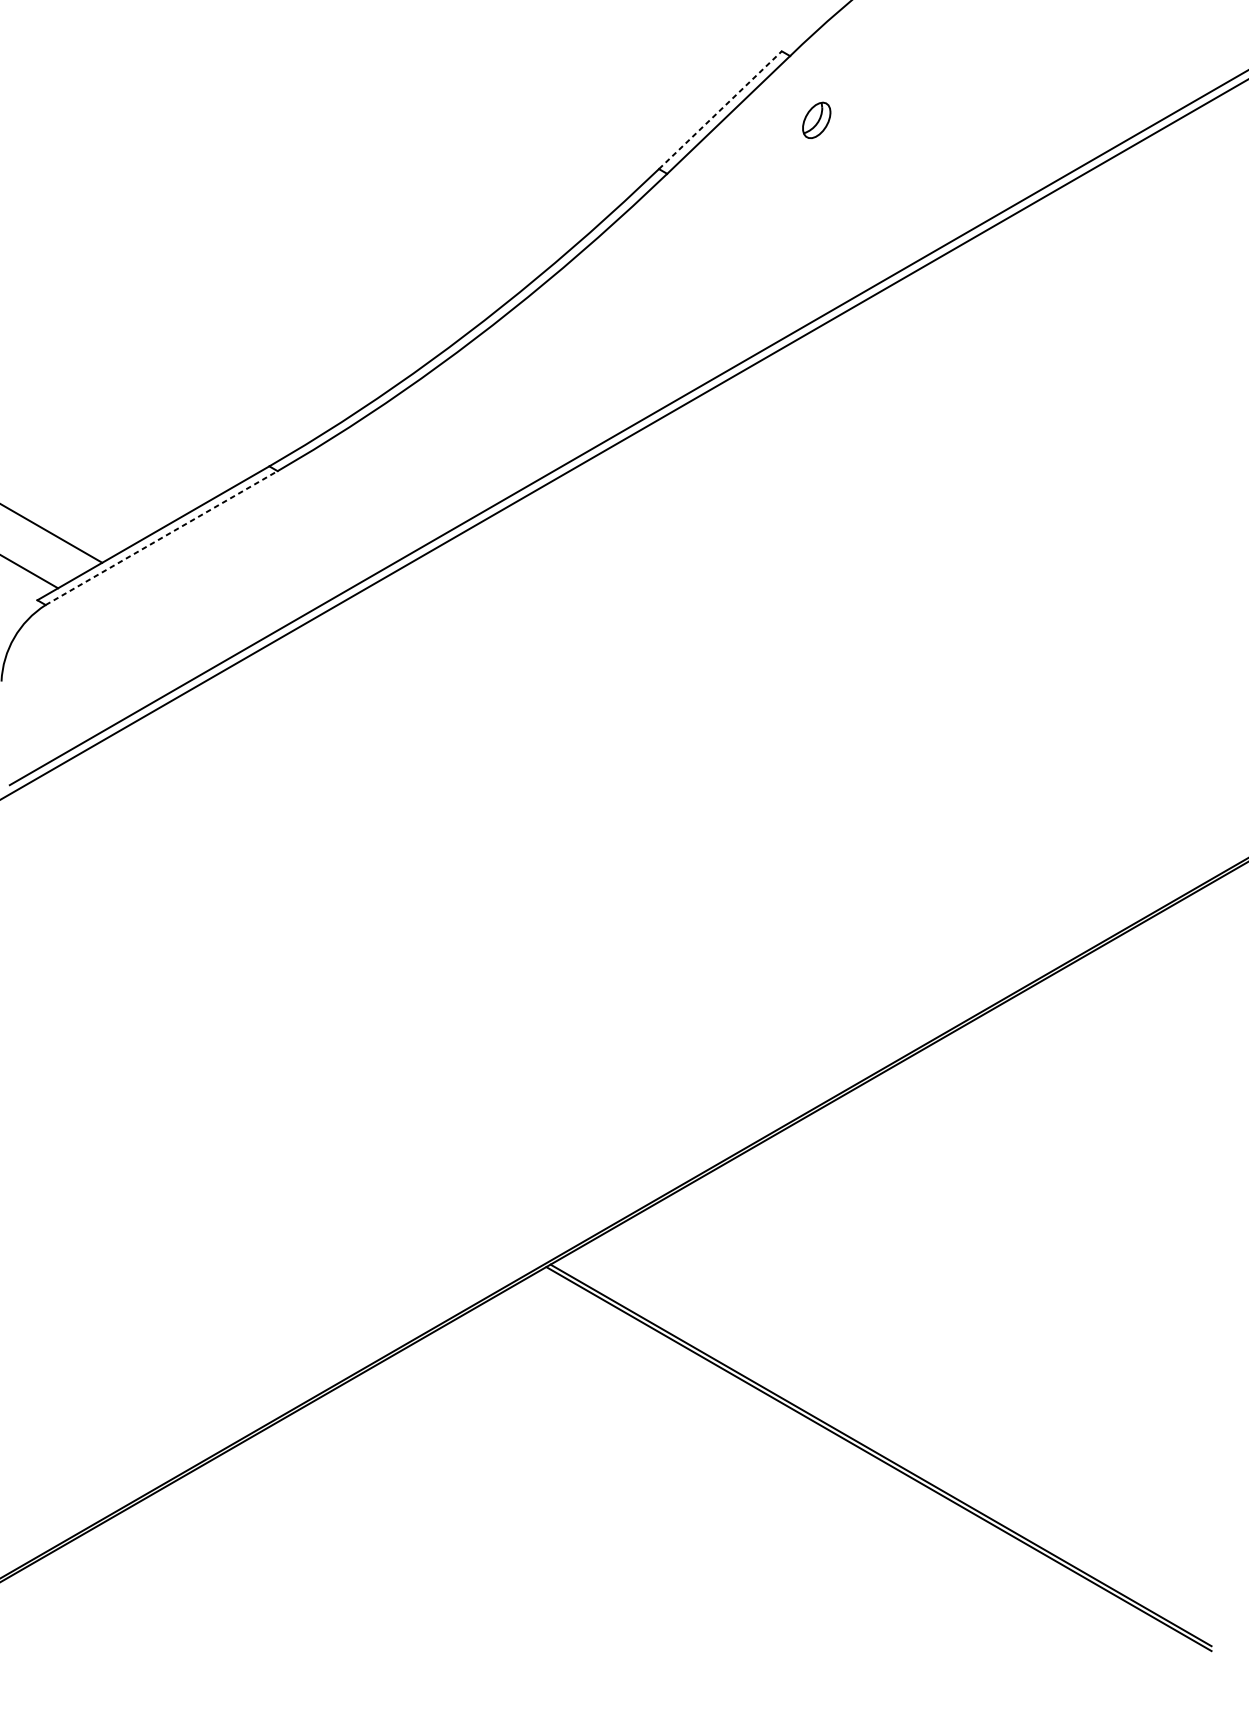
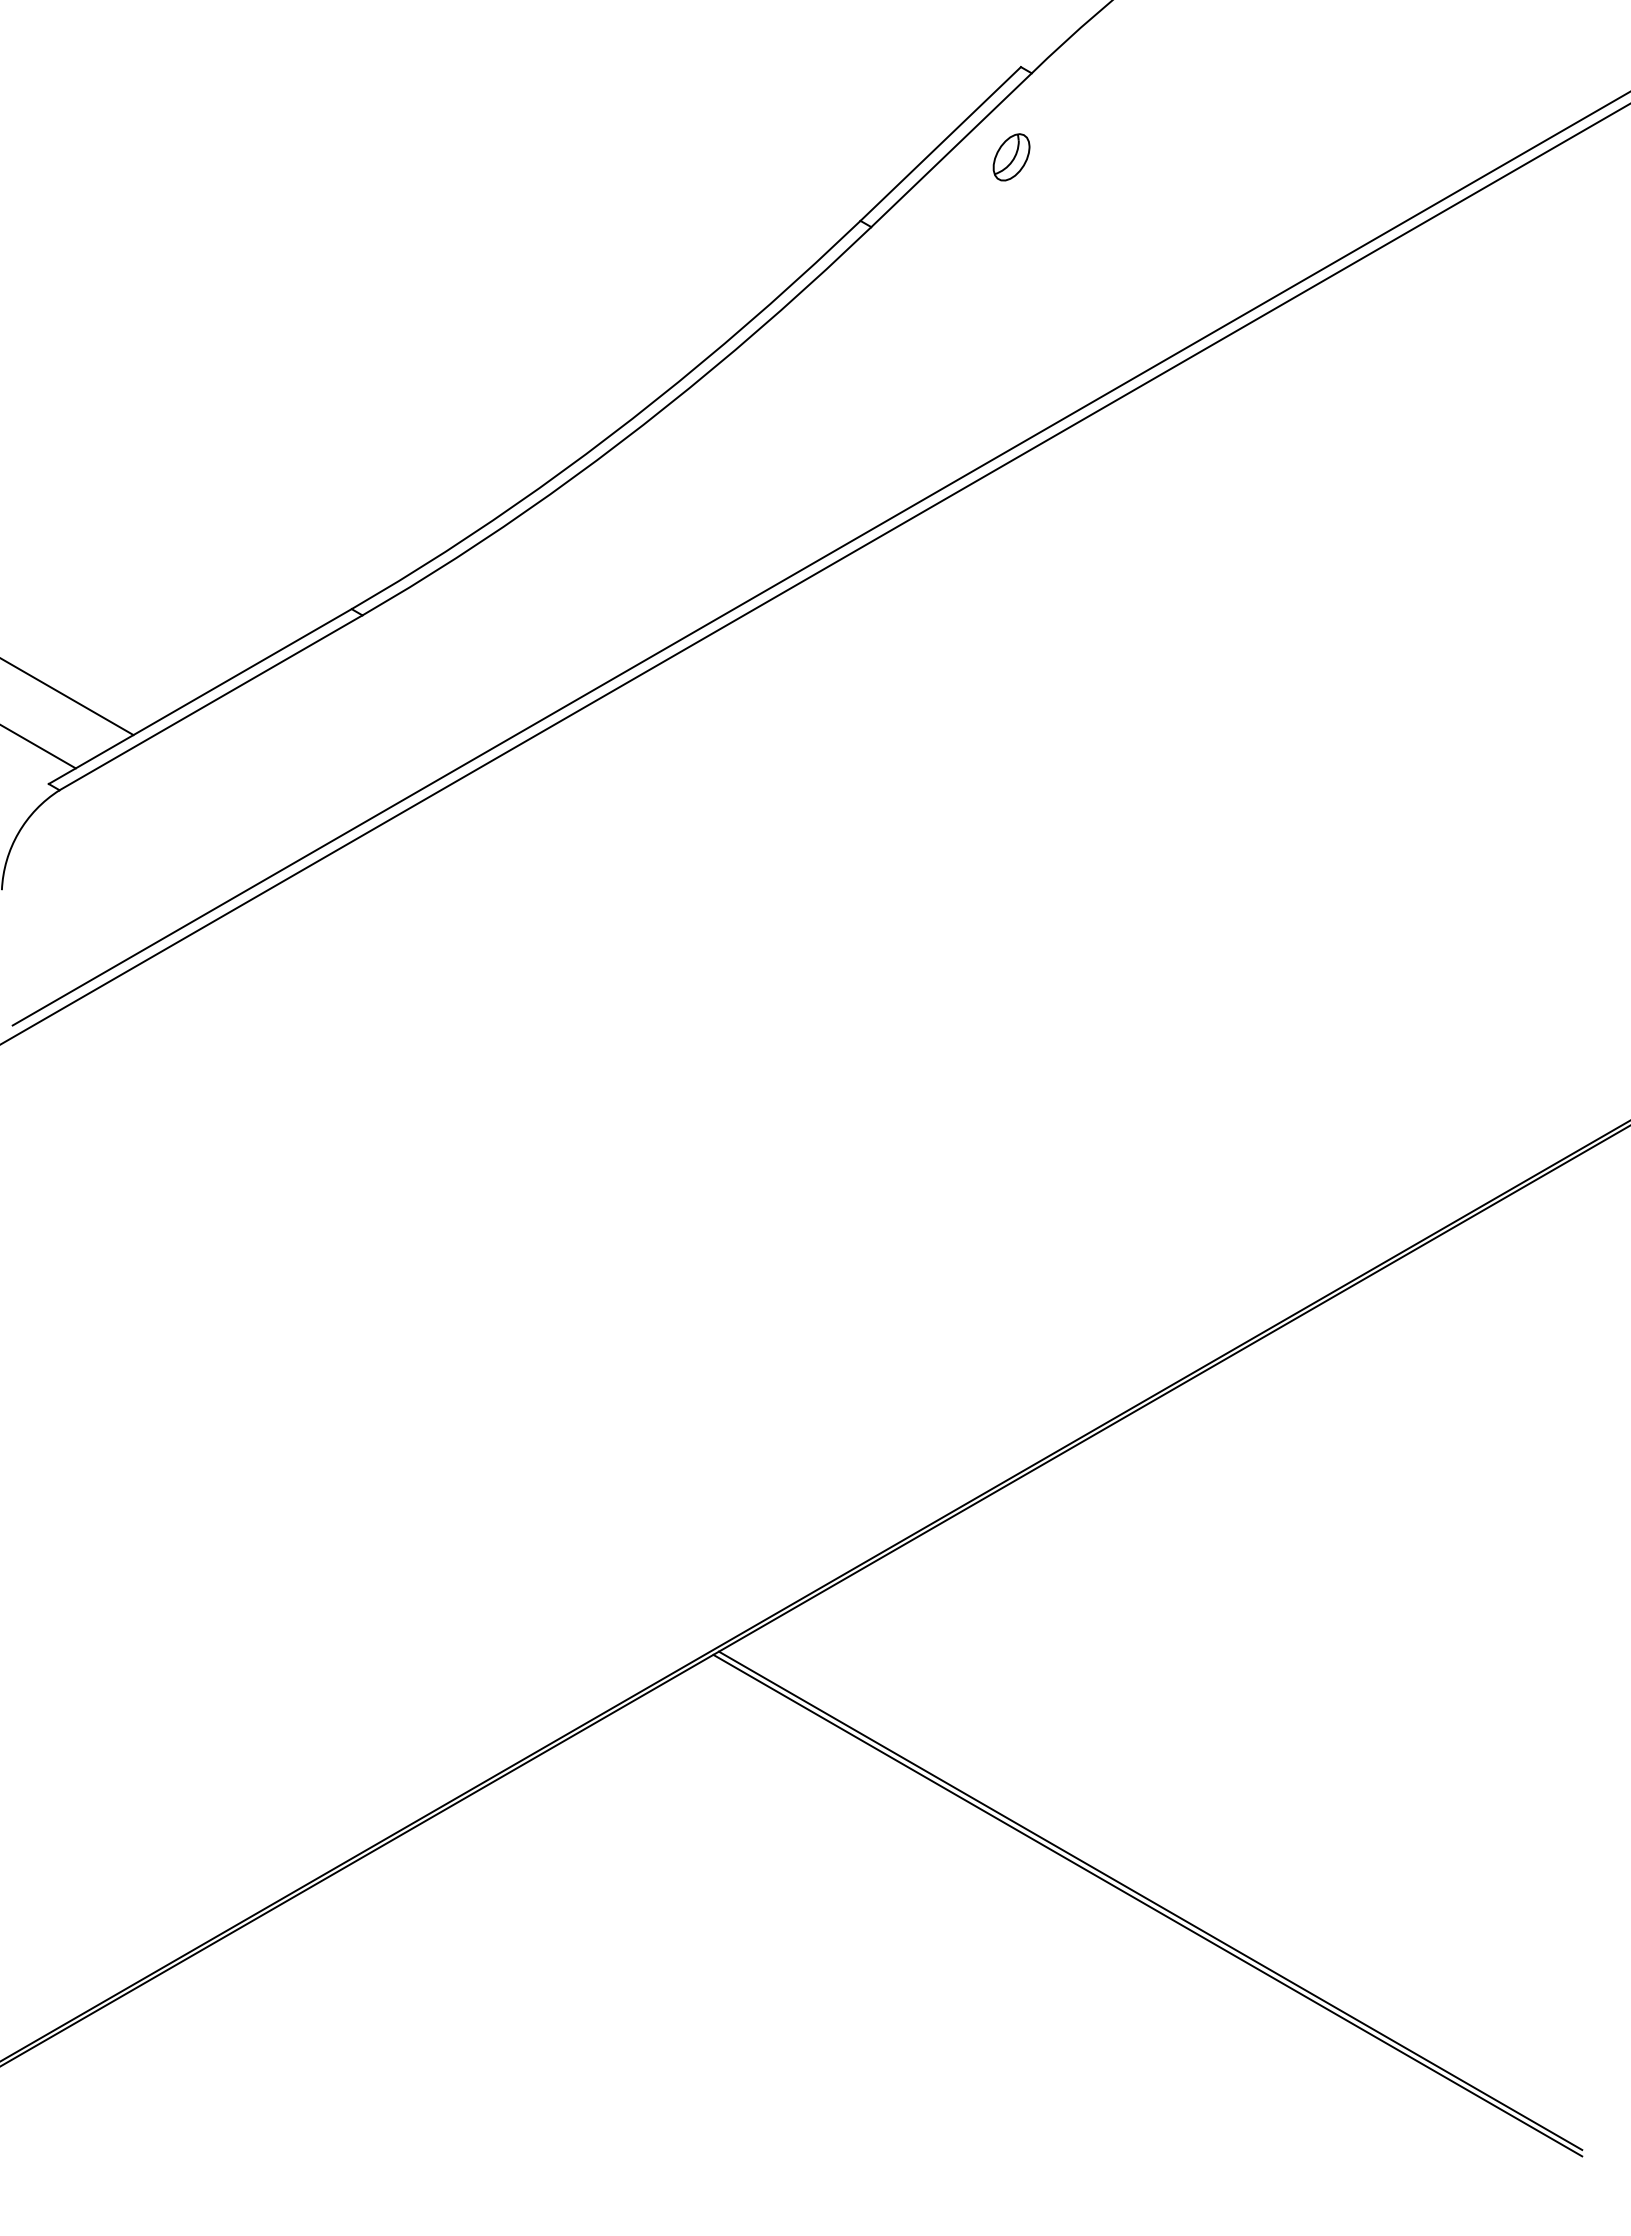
line: (720, 109) -> (941, 143), dashed -> solid
part: (816, 120) -> (1011, 157), moved
line: (162, 537) -> (211, 702), dashed -> solid

